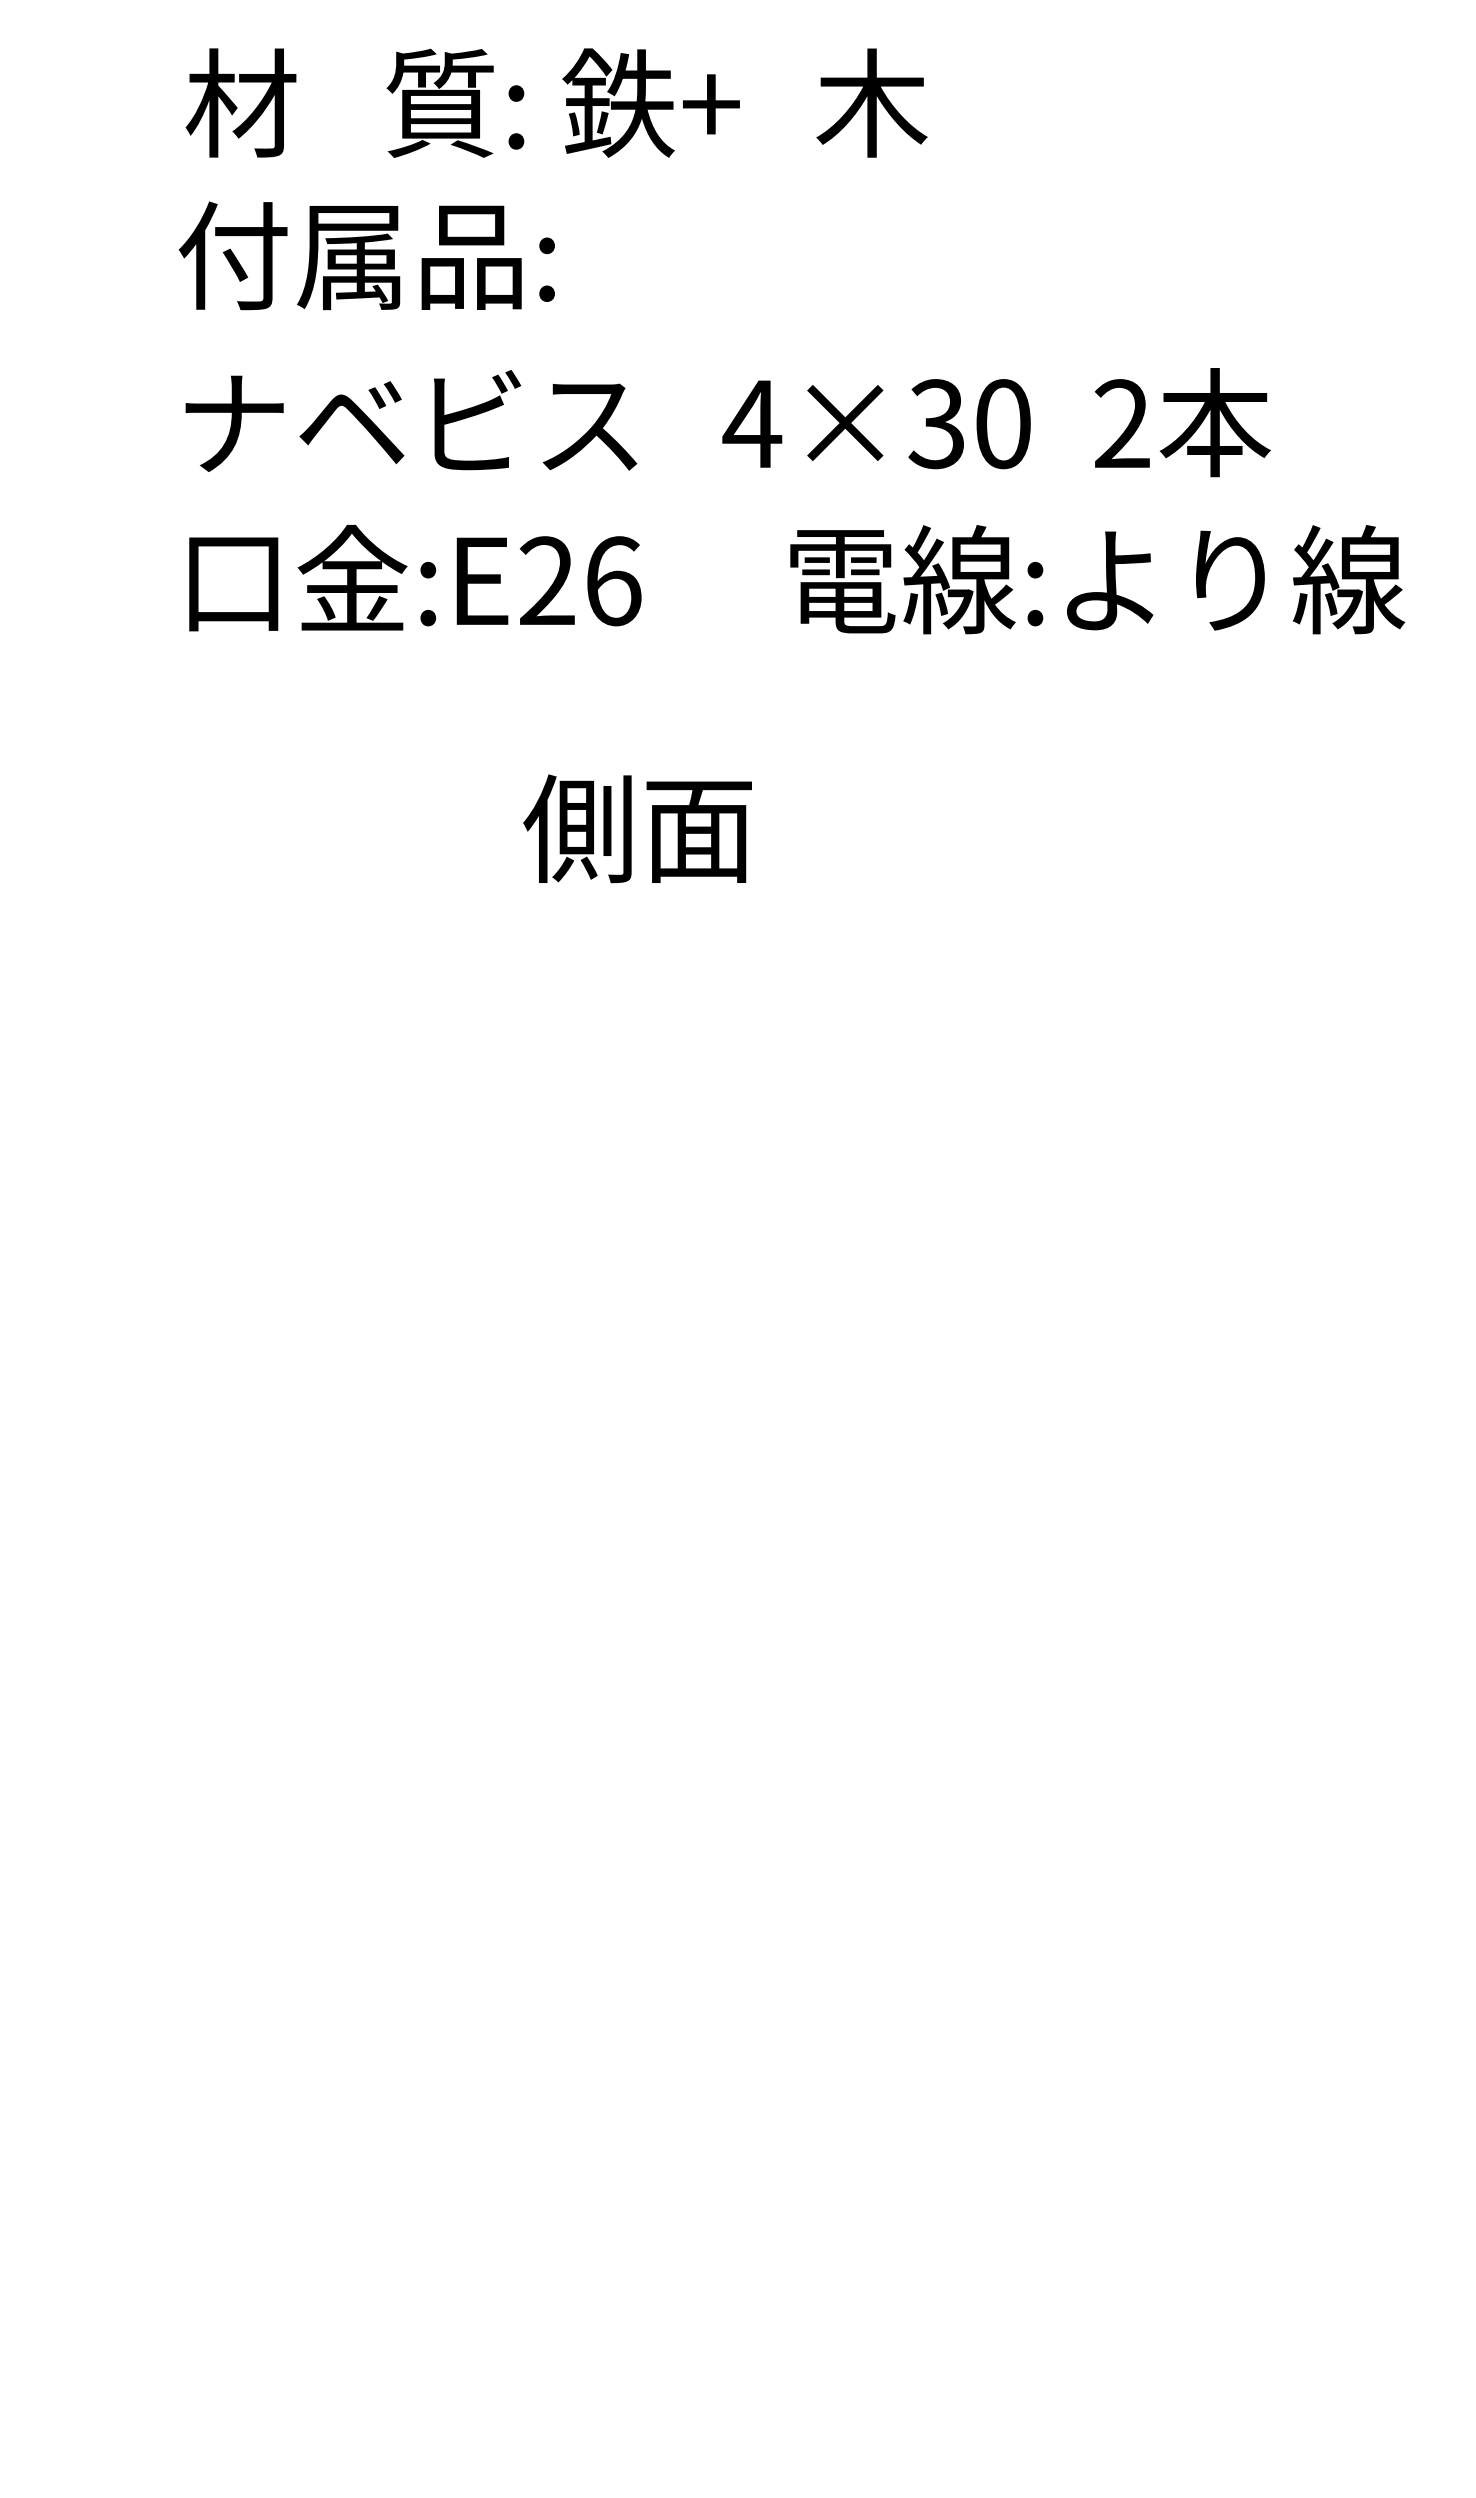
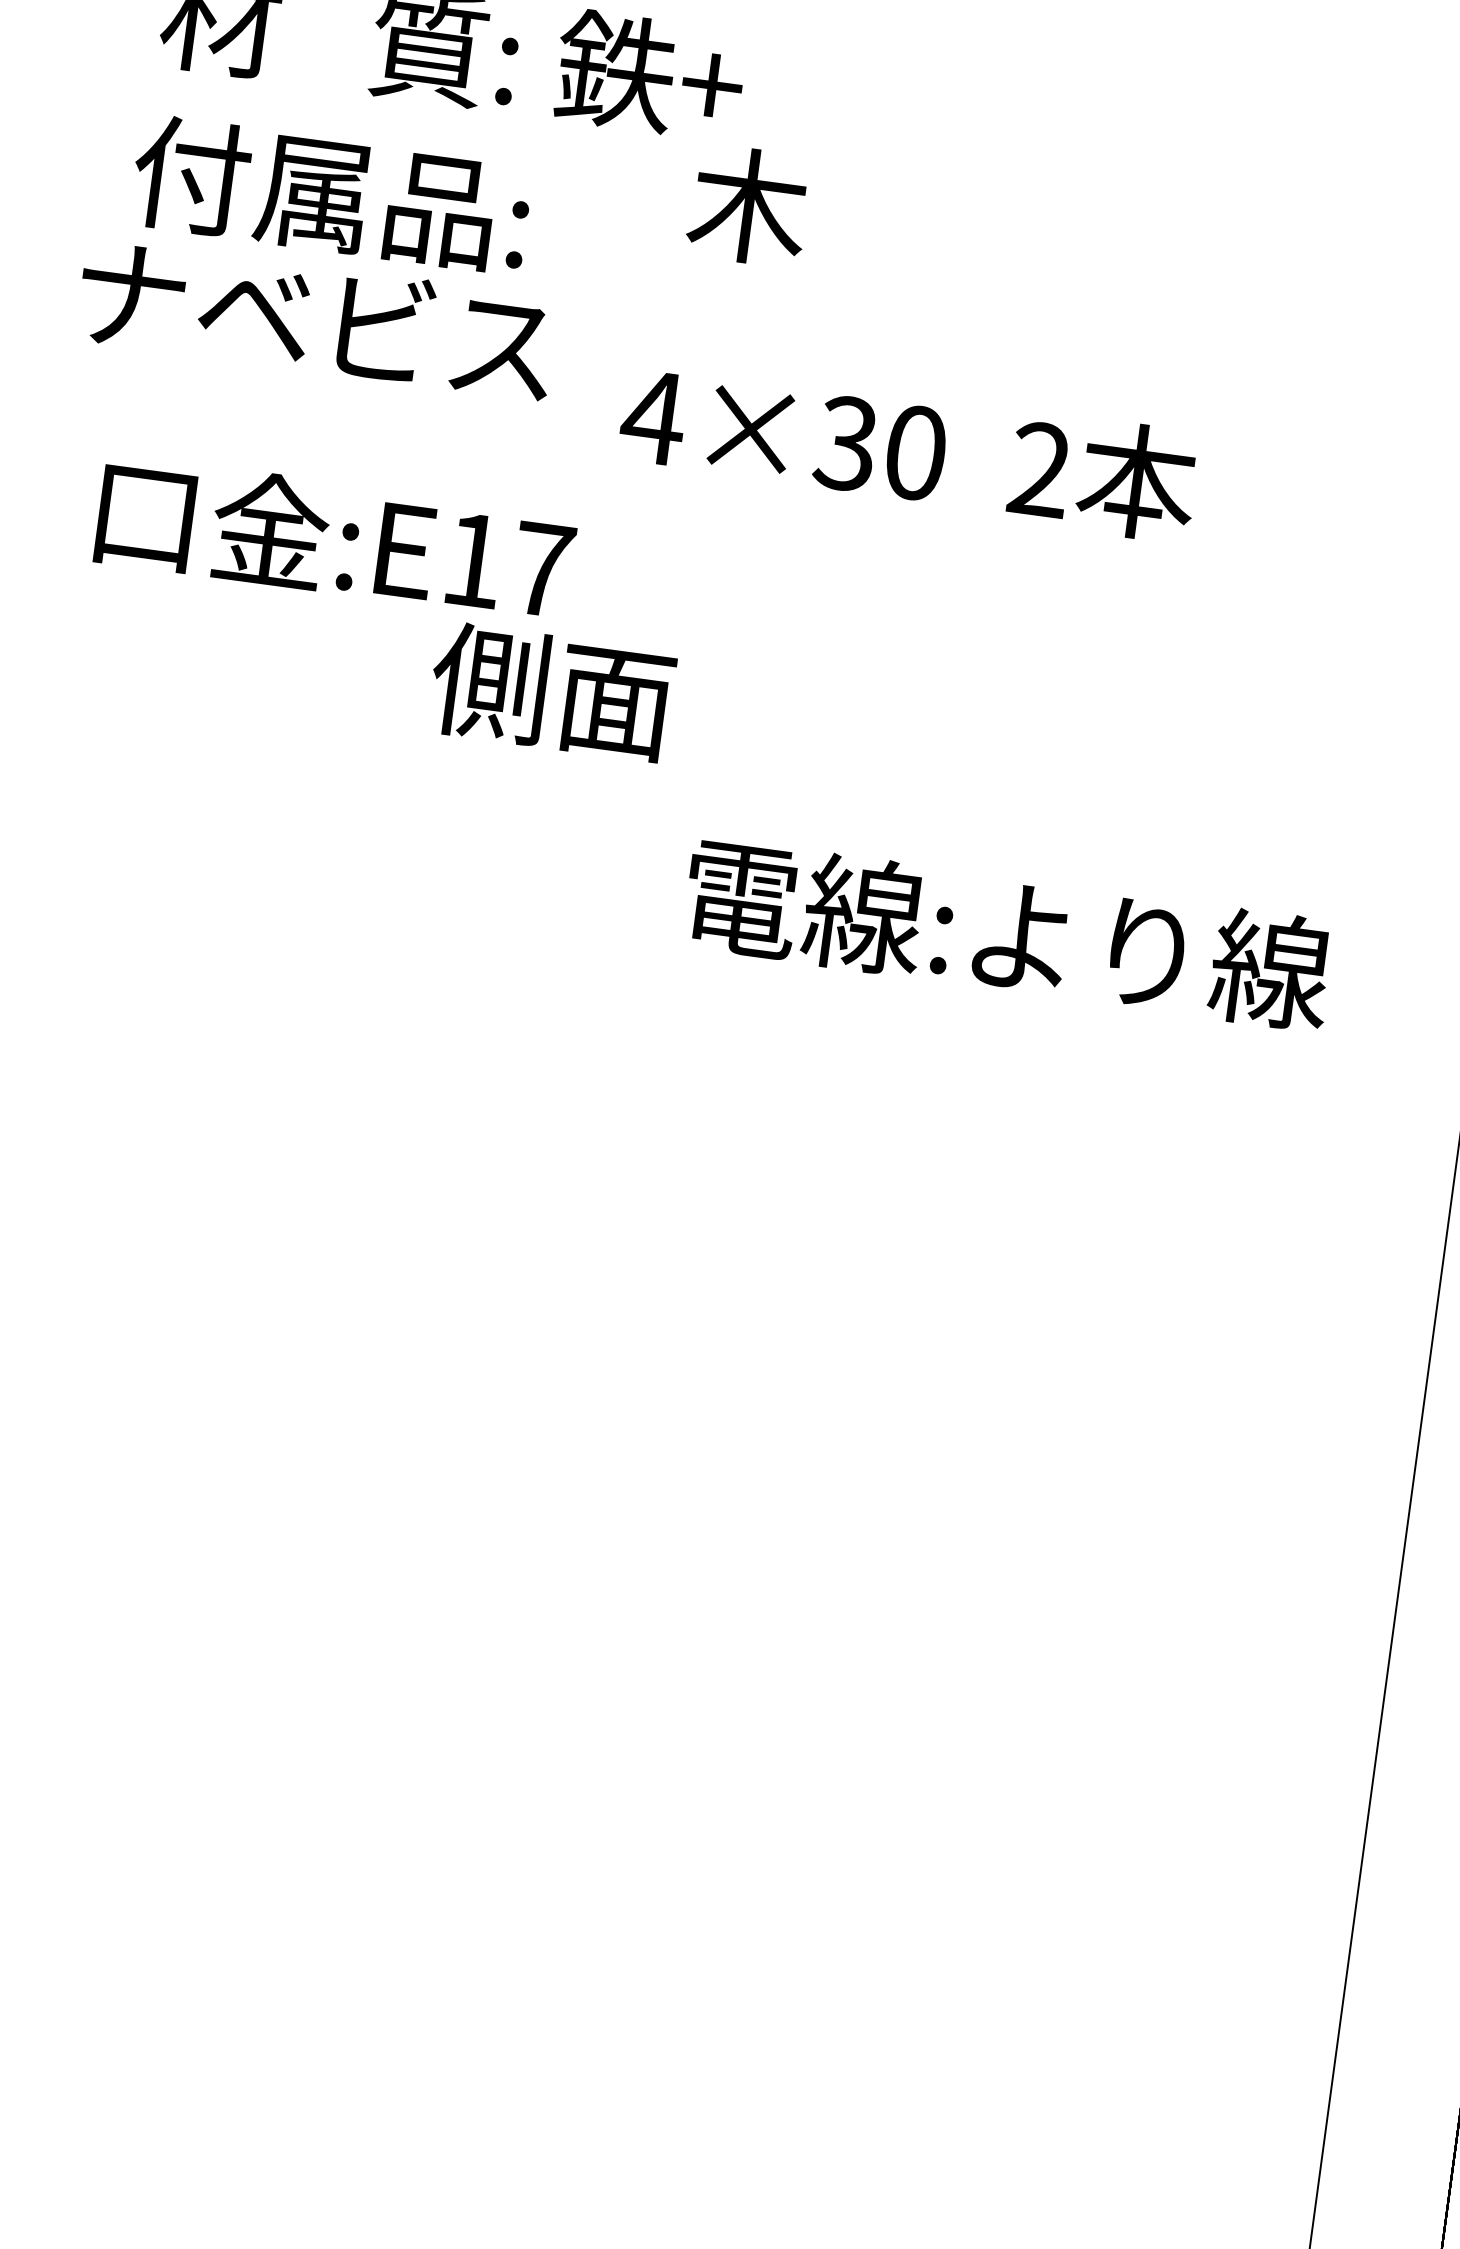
text: (871, 102) -> (748, 205), moved
text: (411, 420) -> (317, 318), moved
text: (996, 422) -> (908, 450), moved
text: (1097, 579) -> (1008, 934), moved
text: (580, 581) -> (508, 565), :E26 -> :E17
text: (637, 828) -> (551, 691), moved

